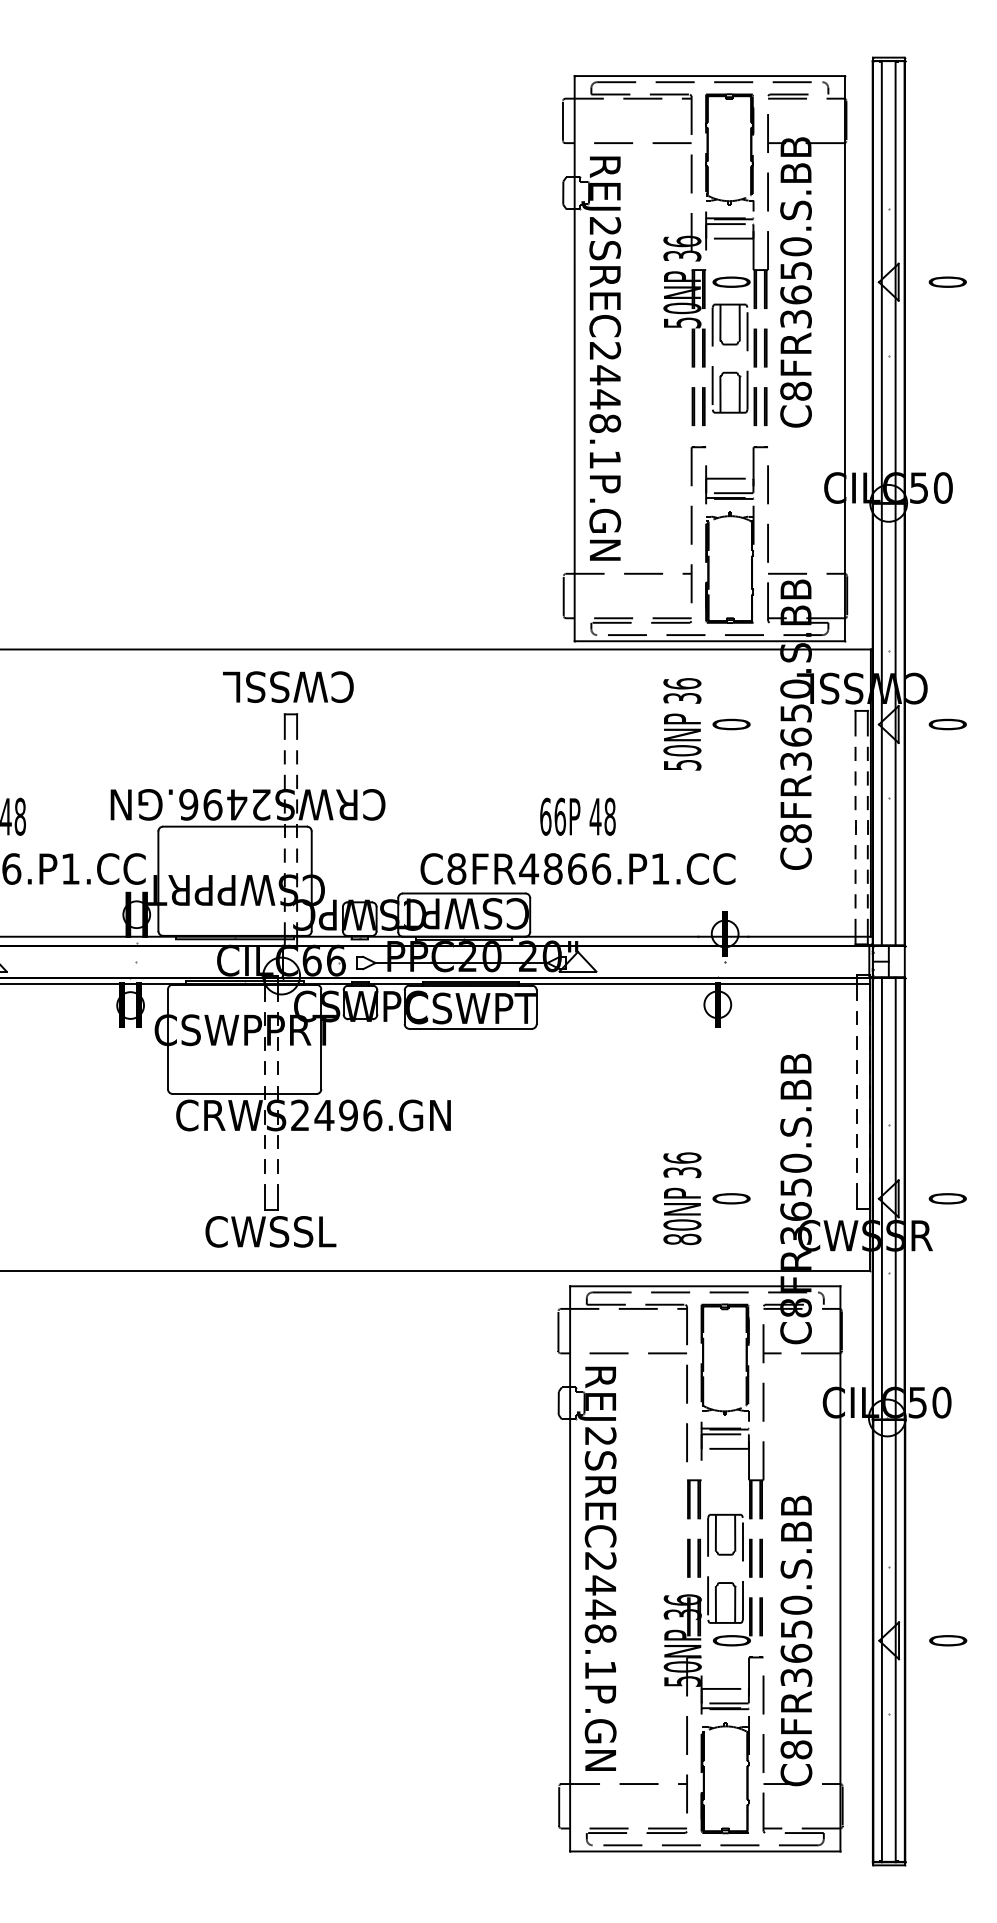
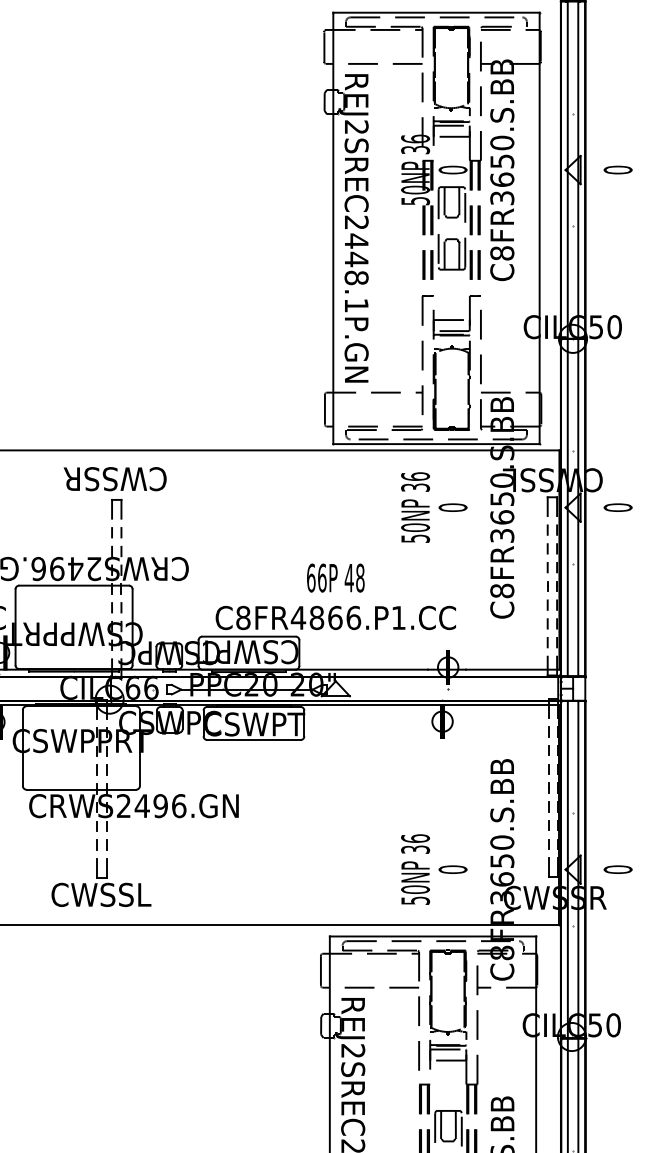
text: (288, 686) -> (114, 478), CWSSL -> CWSSR
text: (682, 1239) -> (415, 900), 80NP -> 50NP

